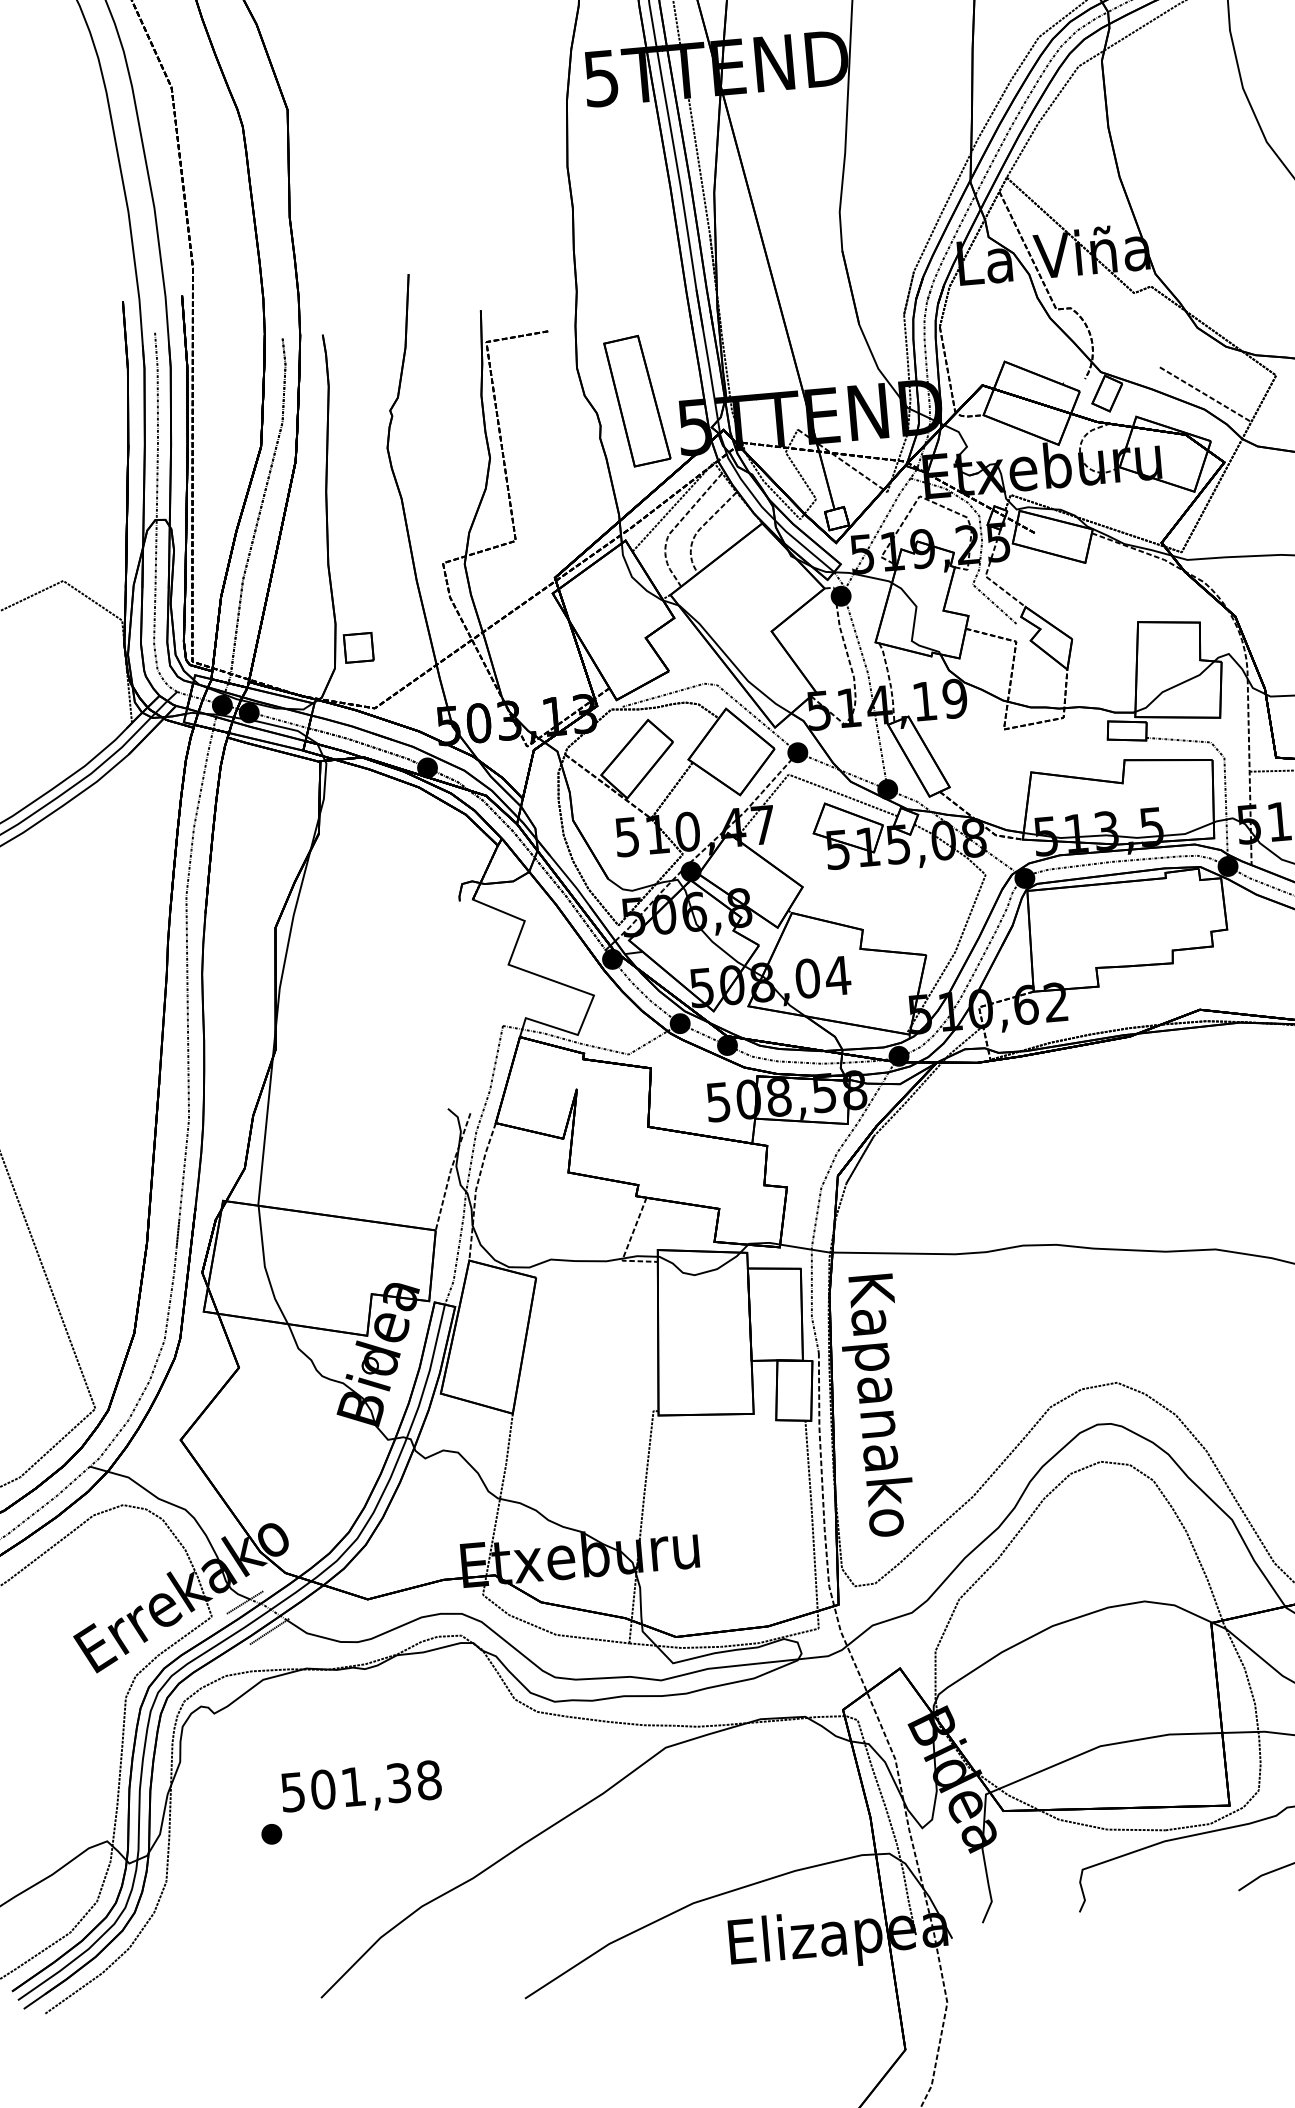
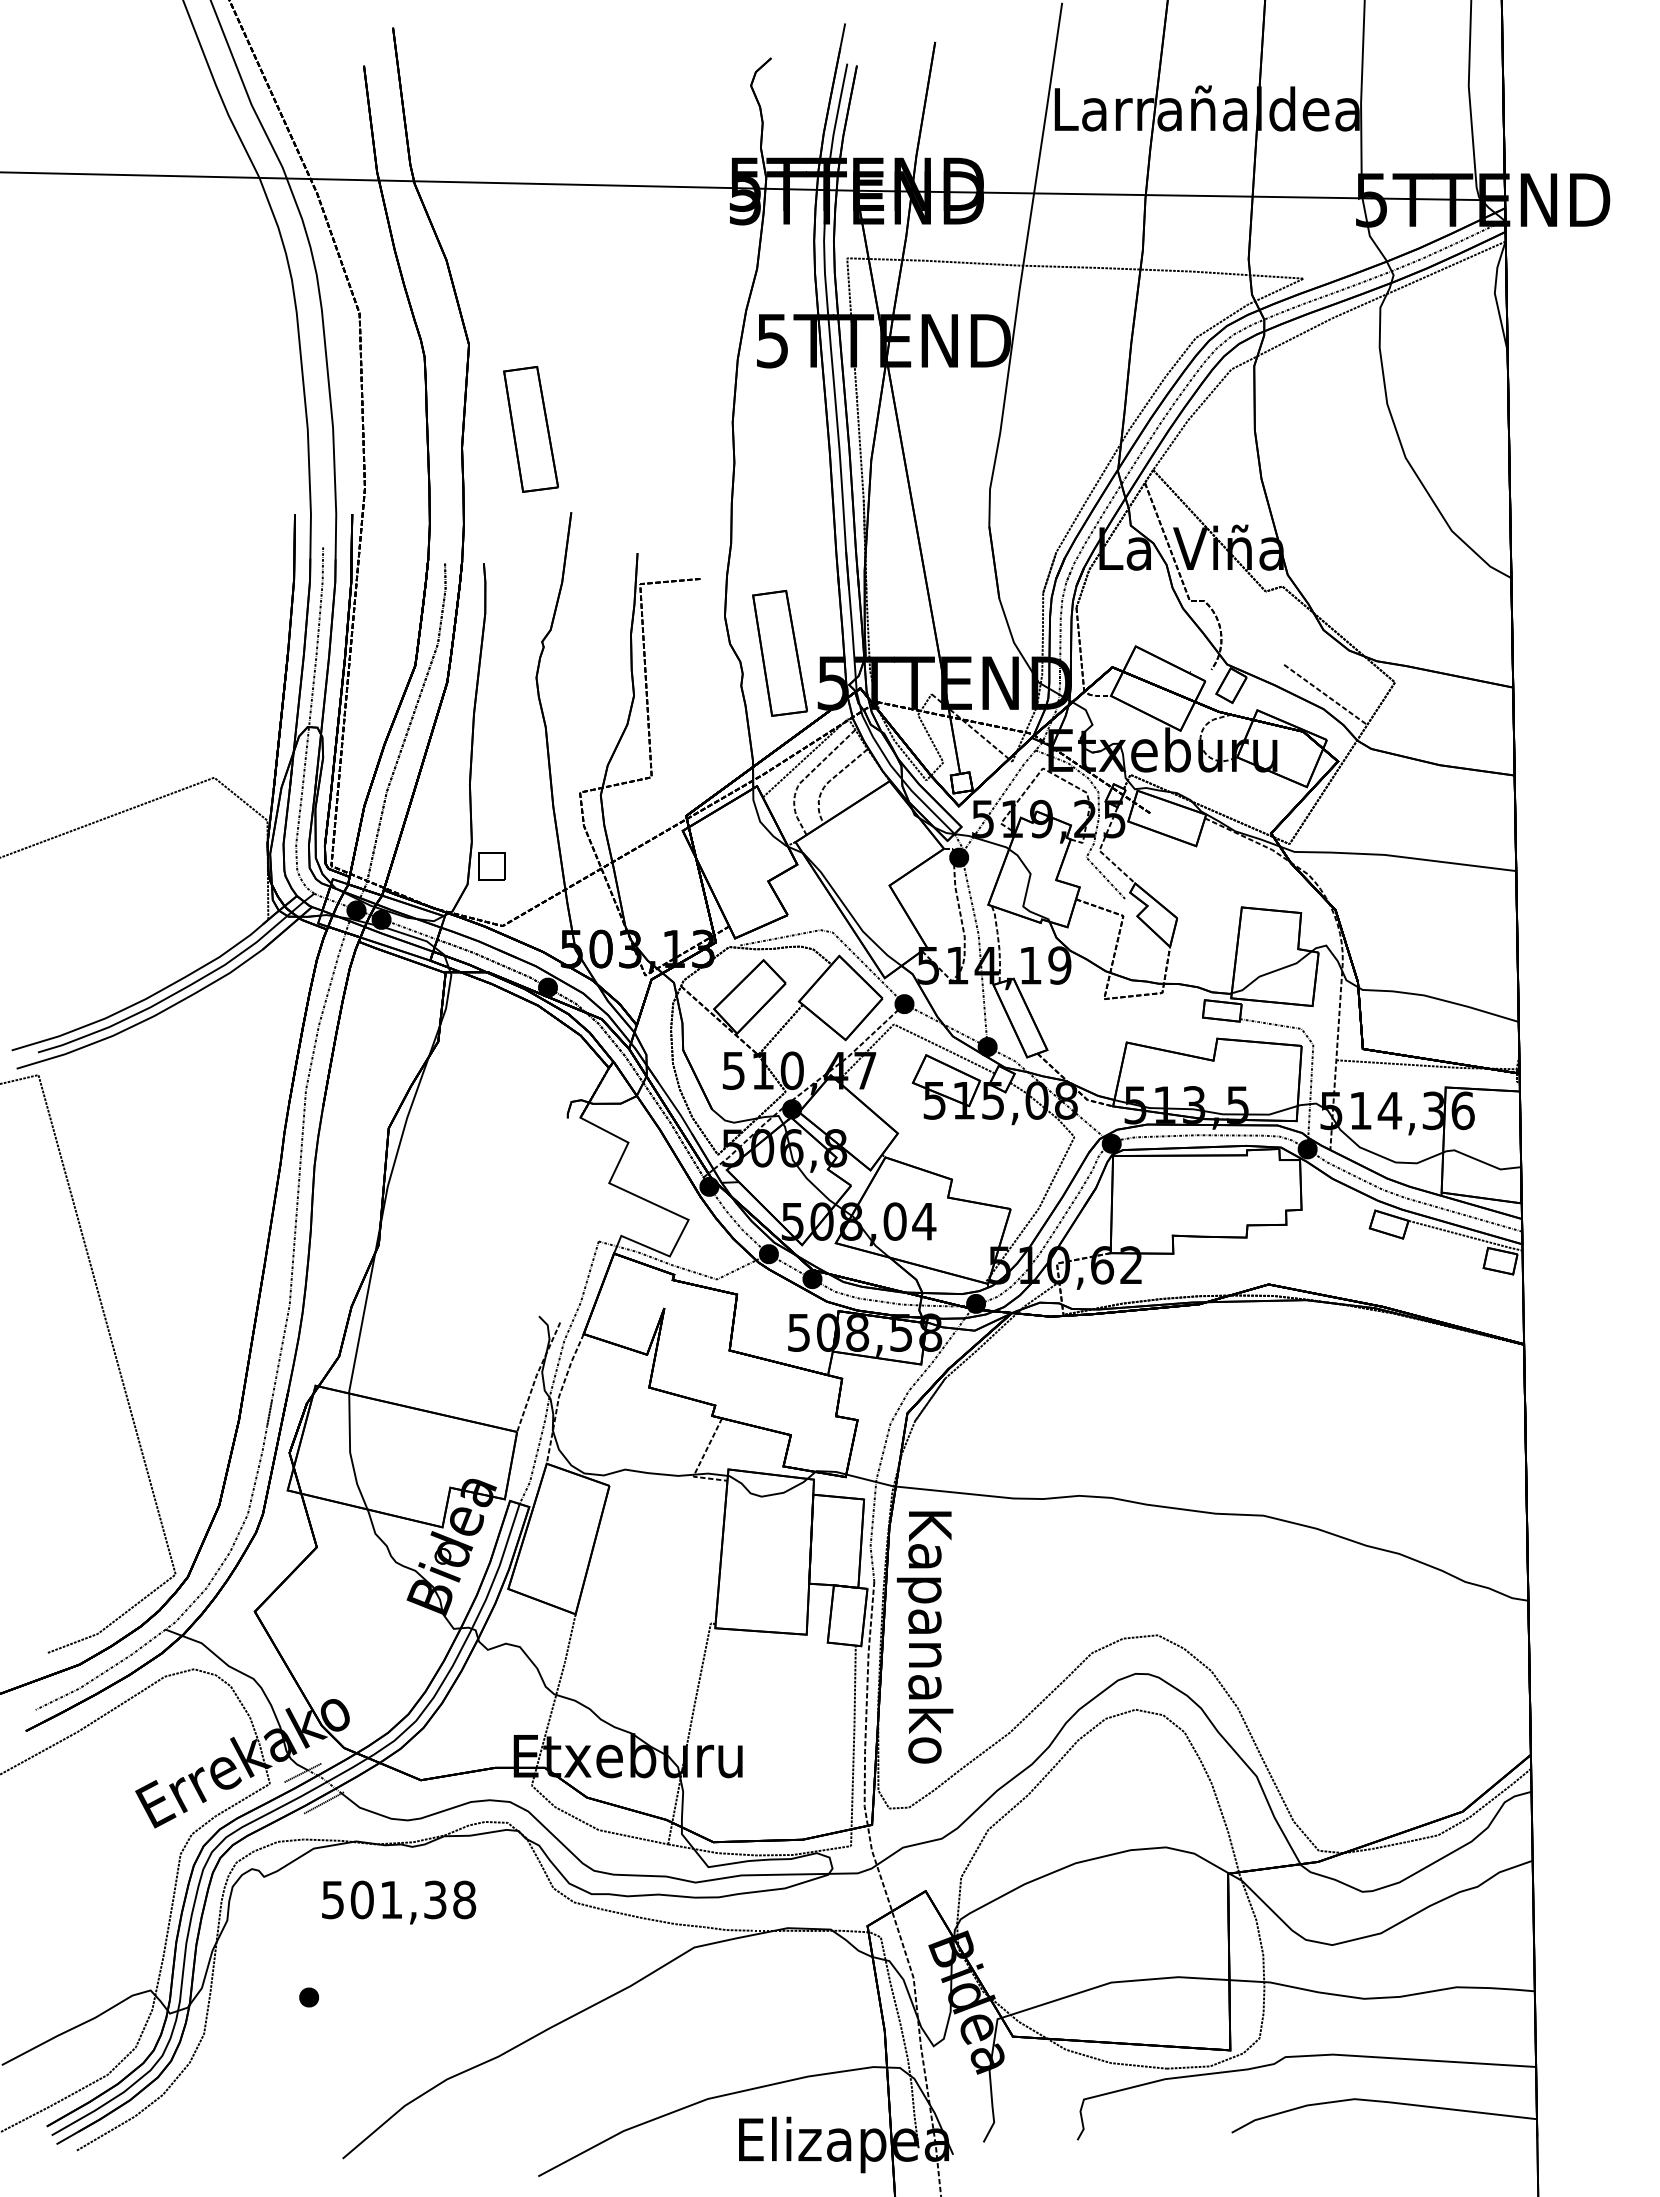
part: (358, 191) -> (530, 428), added
text: (362, 1788) -> (399, 1902), moved

